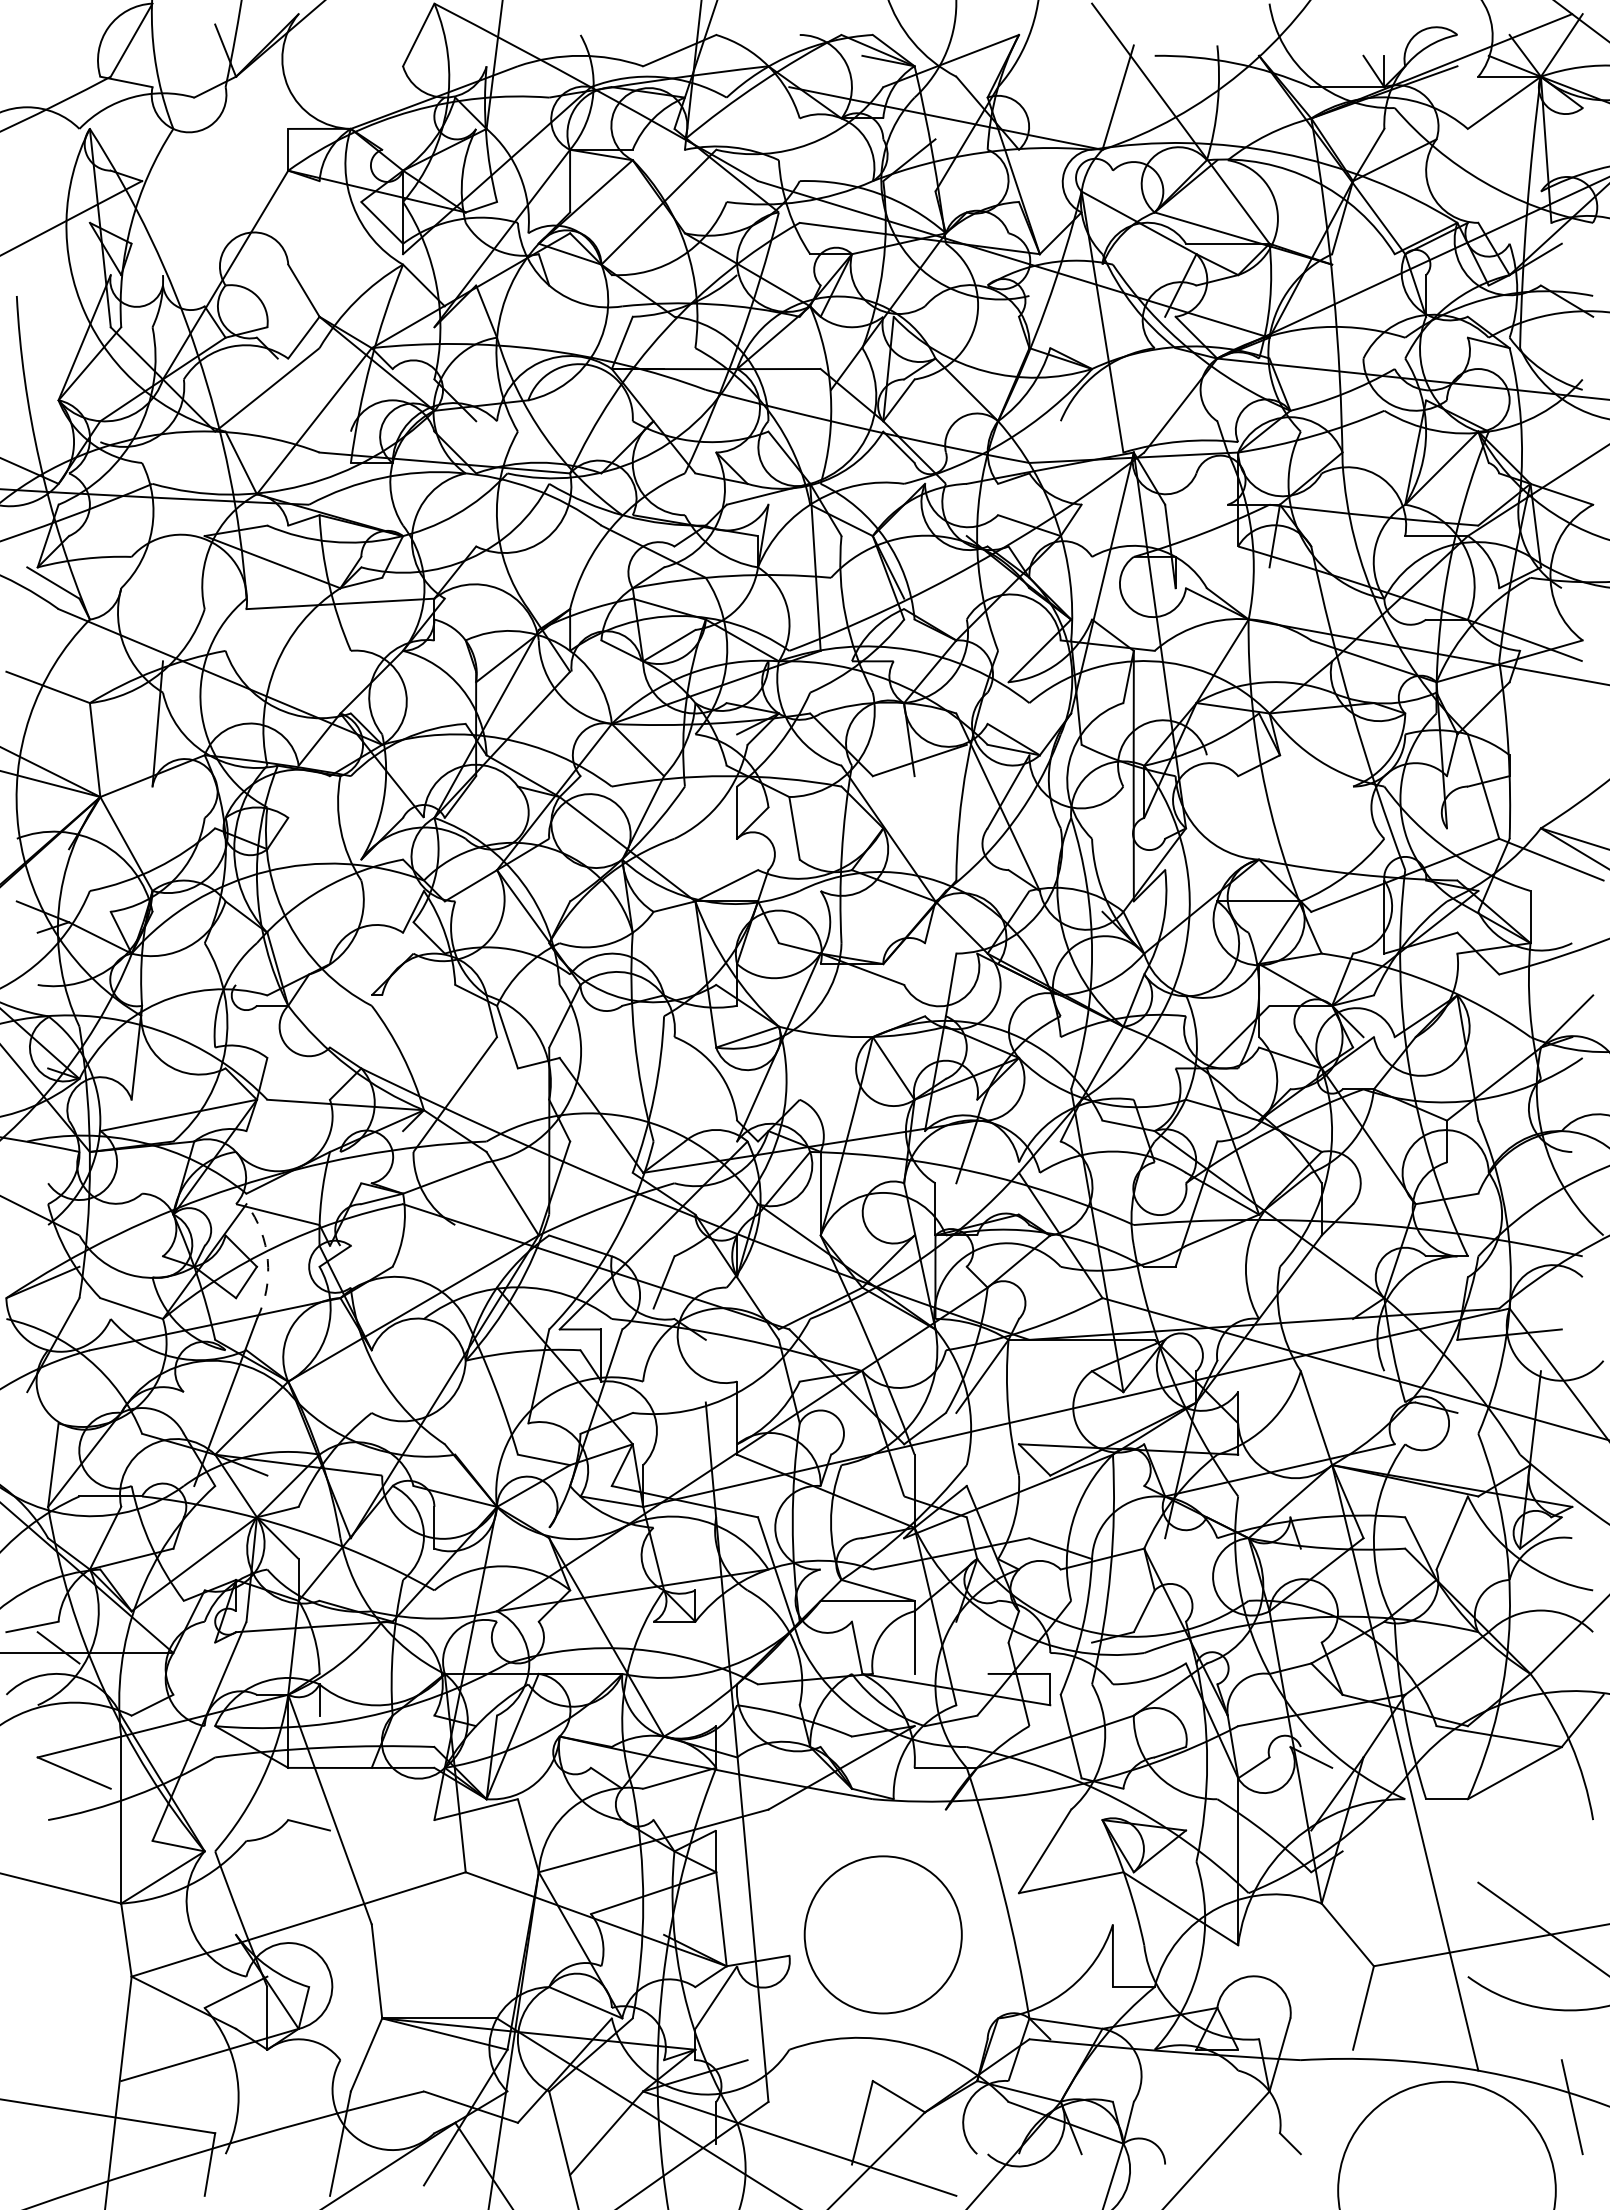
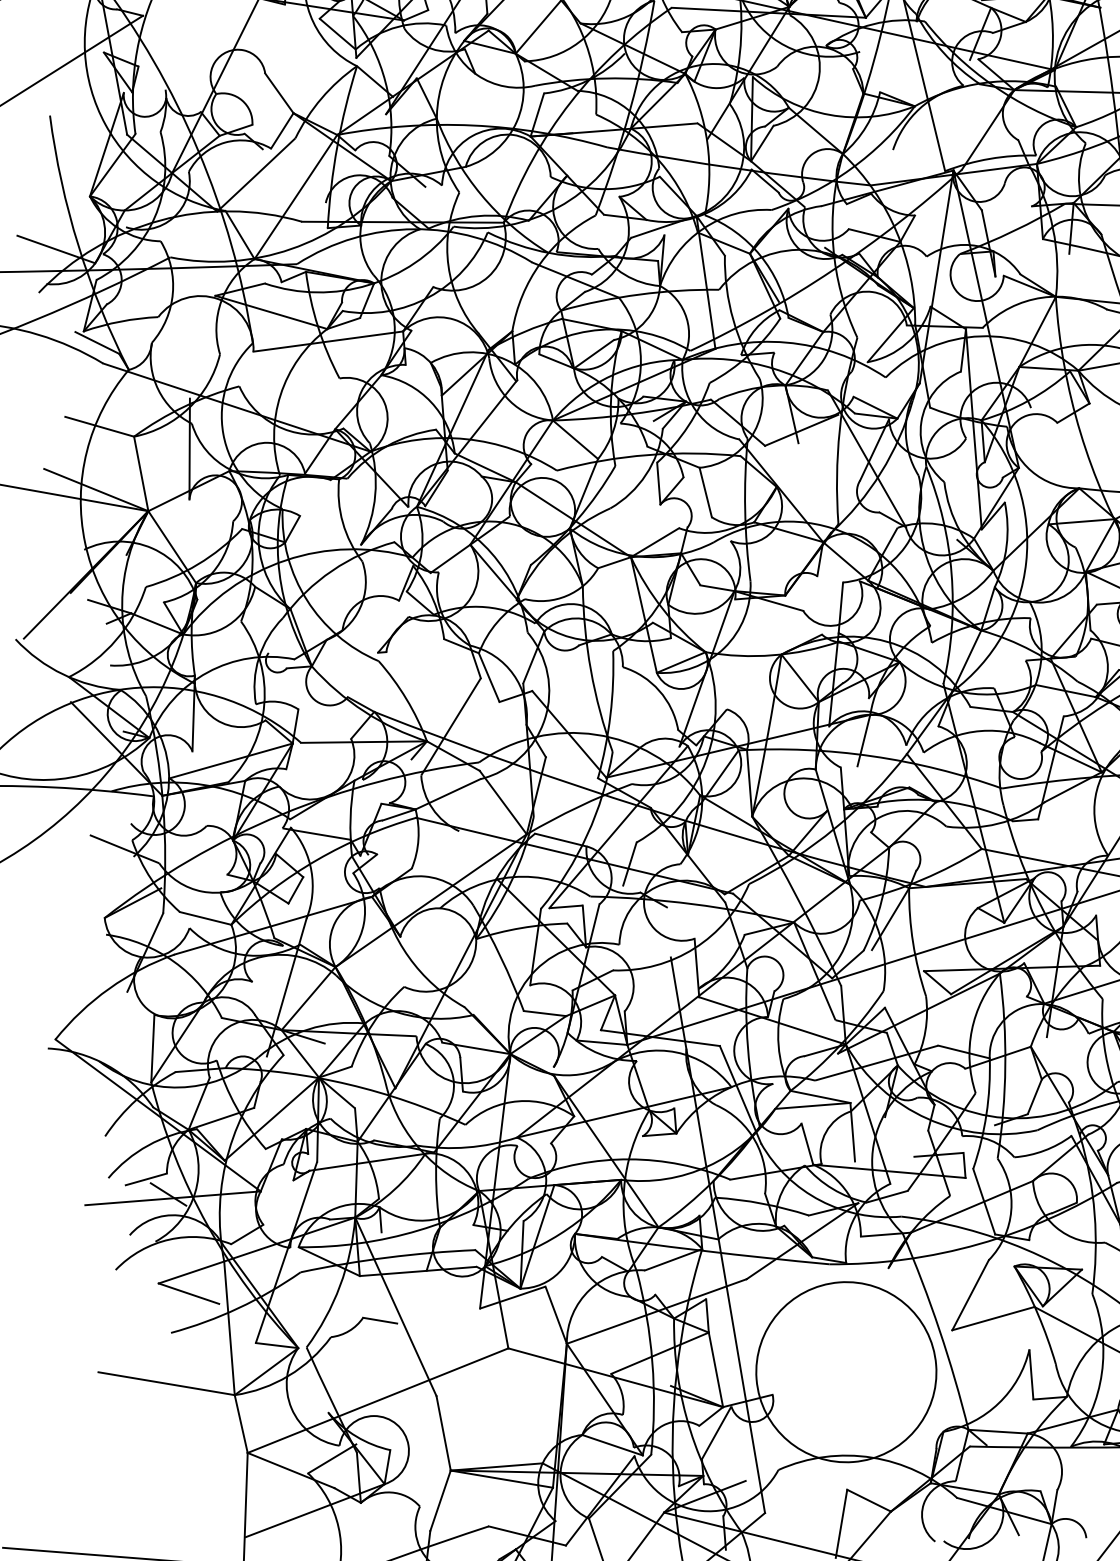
arc: (267, 1260) -> (311, 871), dashed -> solid
circle: (883, 1934) -> (846, 1371), size x1.43

